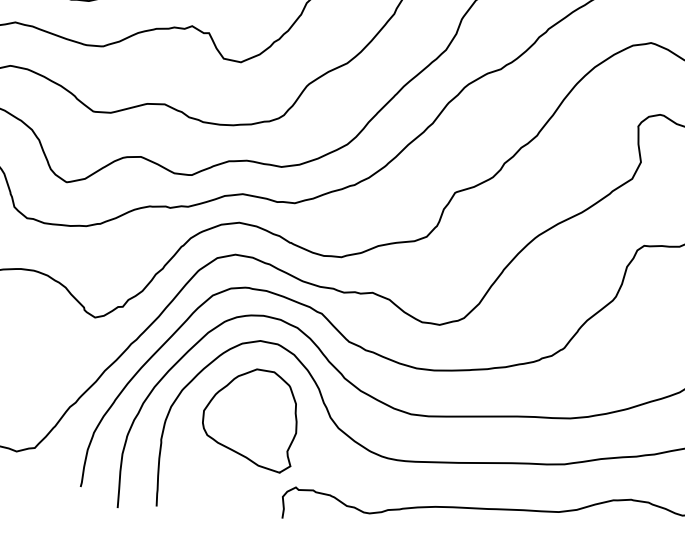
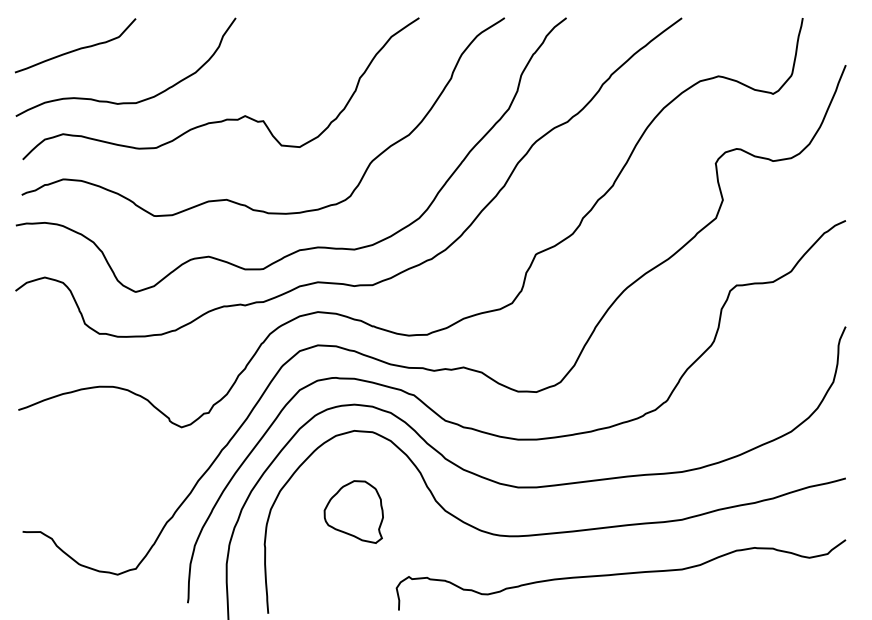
part: (250, 418) -> (353, 511), size x0.6

